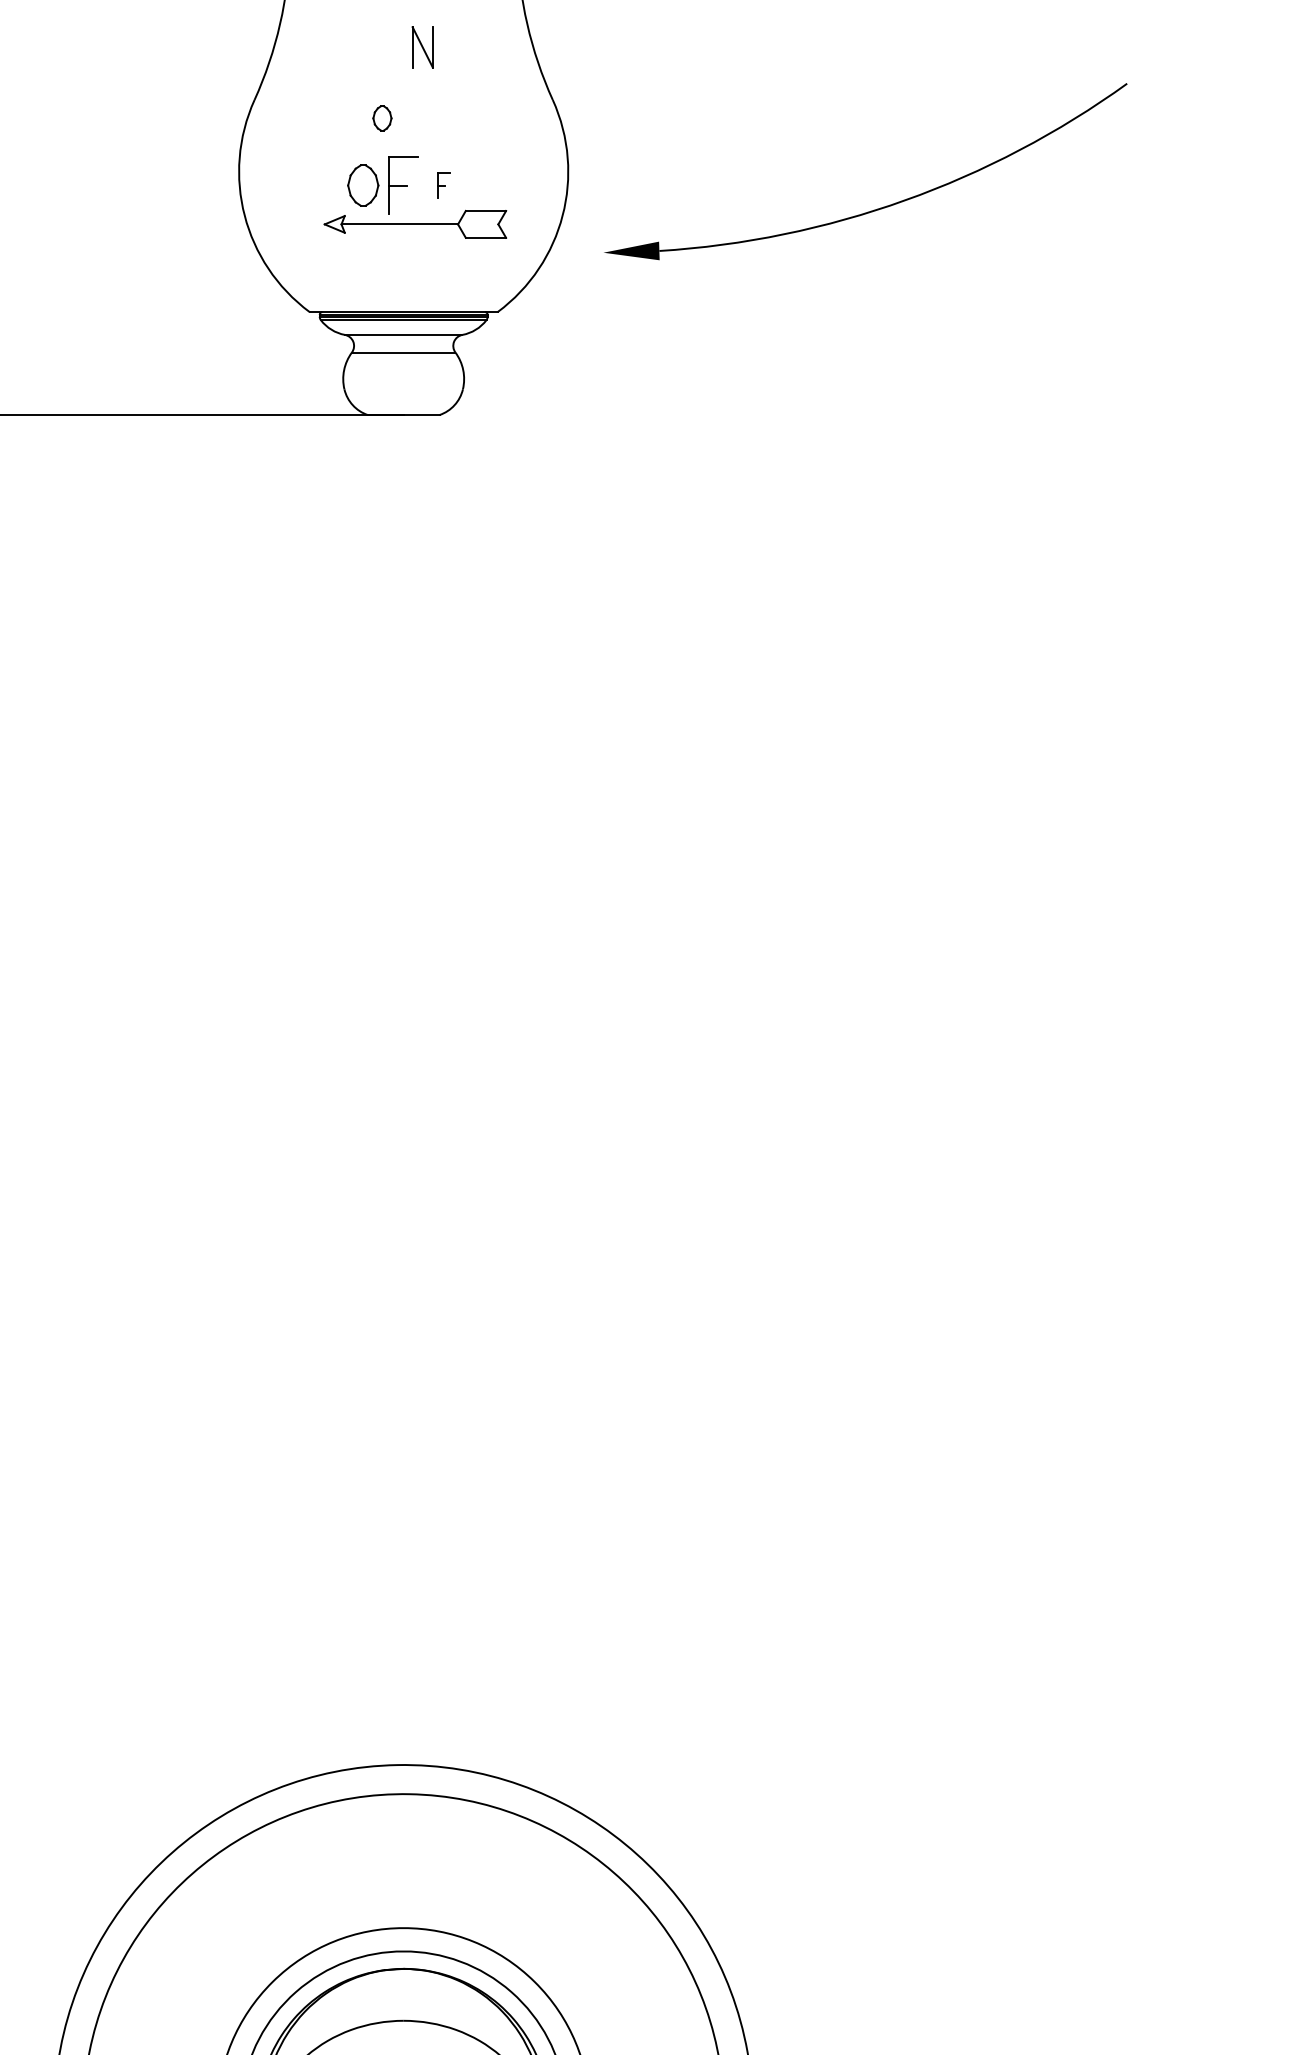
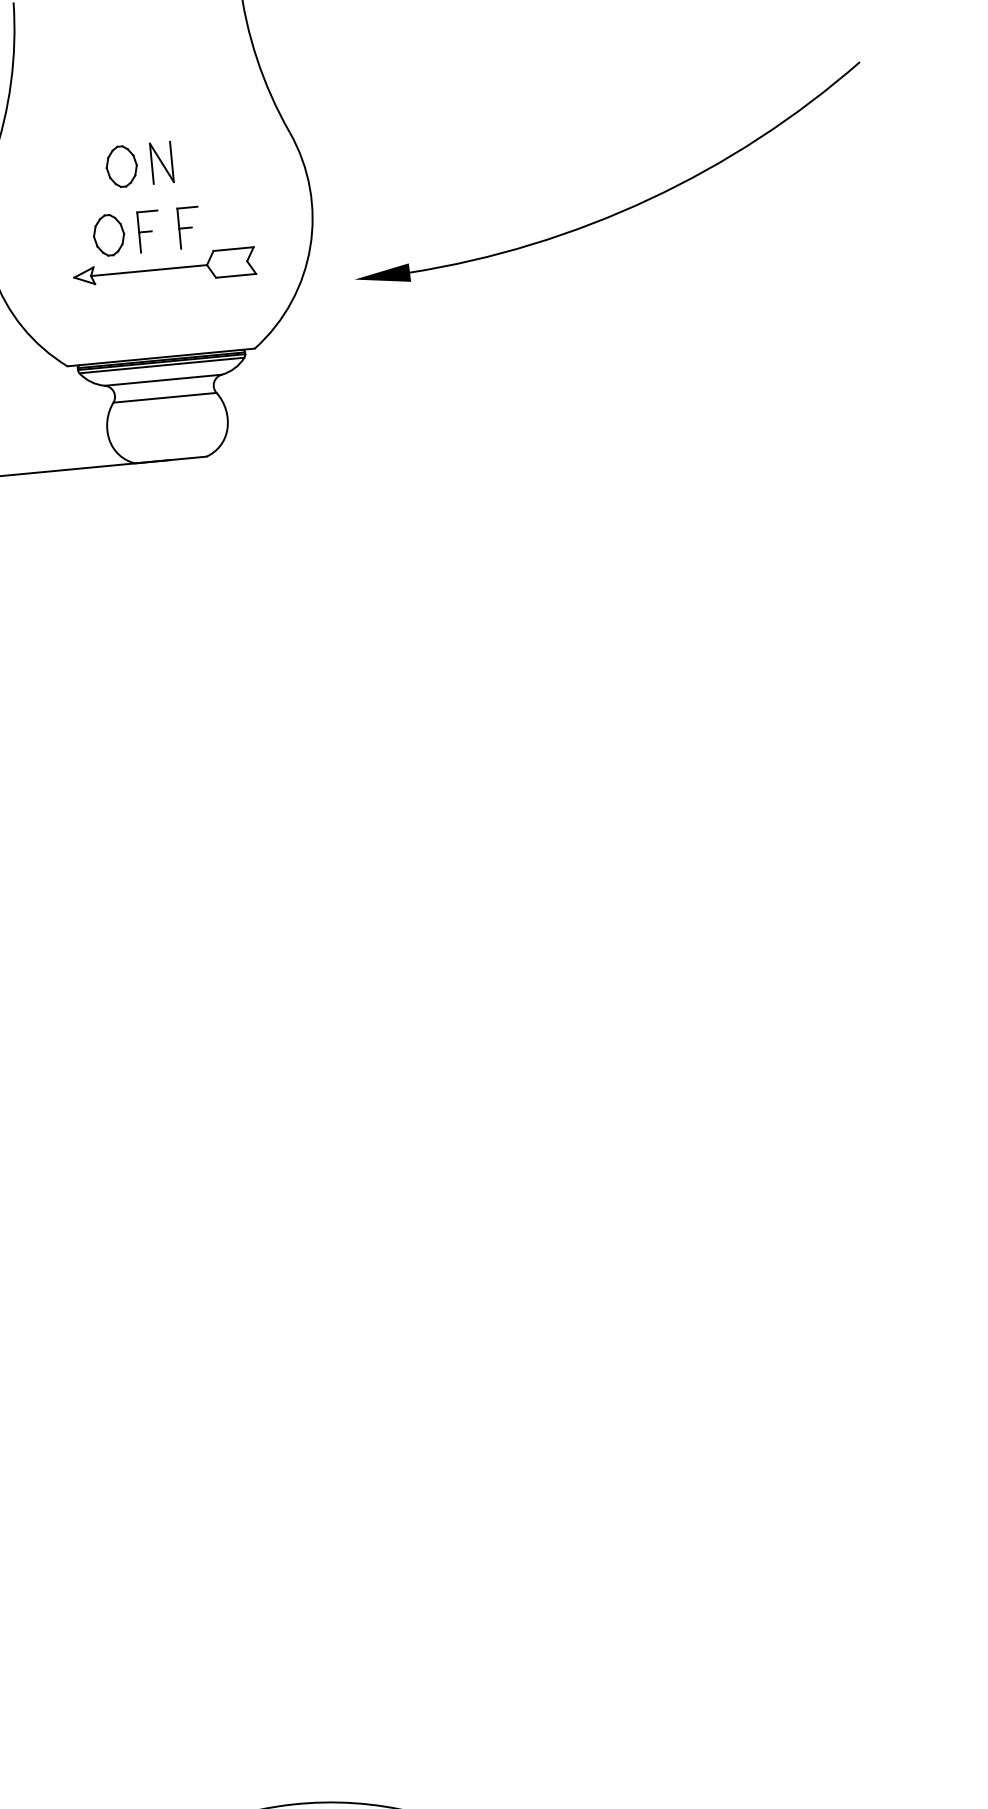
part: (422, 47) -> (161, 163), moved
part: (382, 118) -> (121, 166), size x1.67
part: (403, 185) -> (149, 231), size x0.71
part: (443, 185) -> (188, 227), size x1.67

